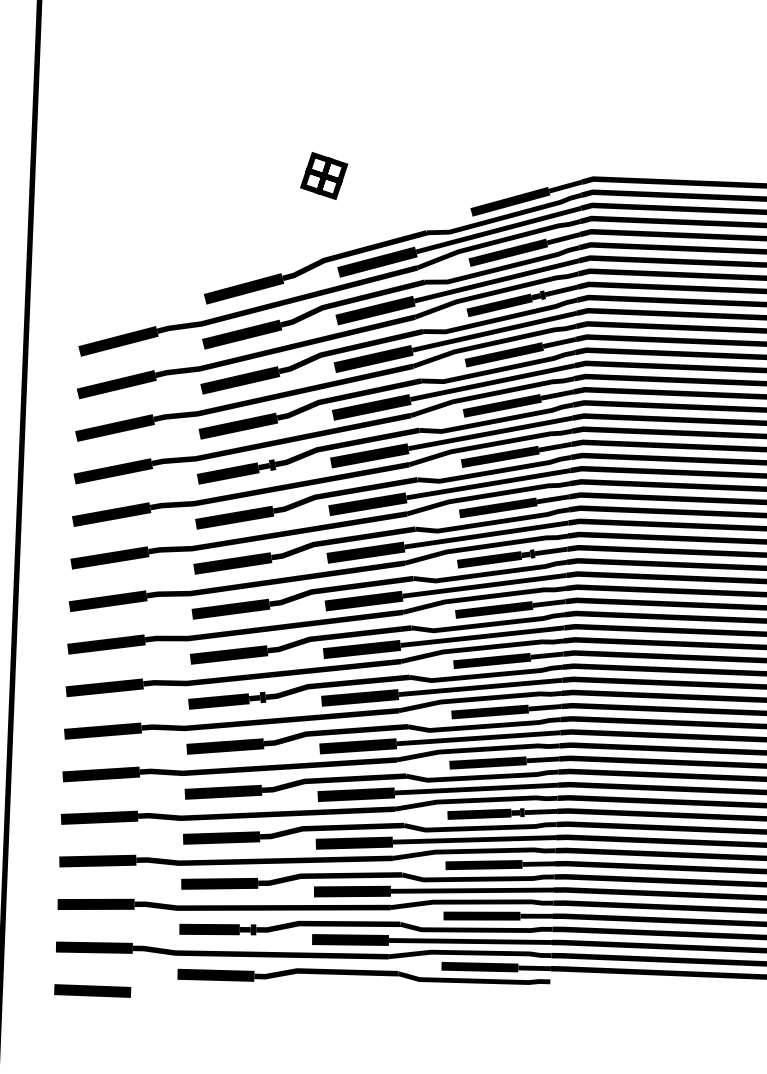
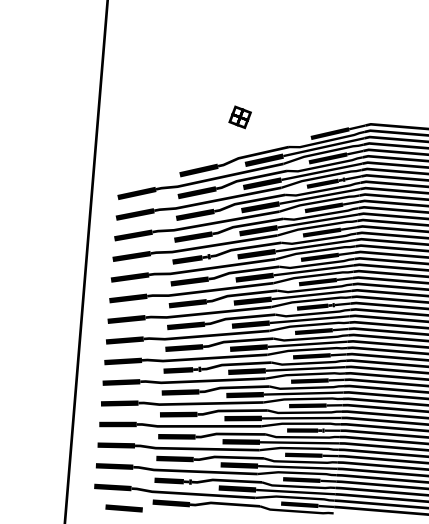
line: (91, 991) -> (123, 508), moved

